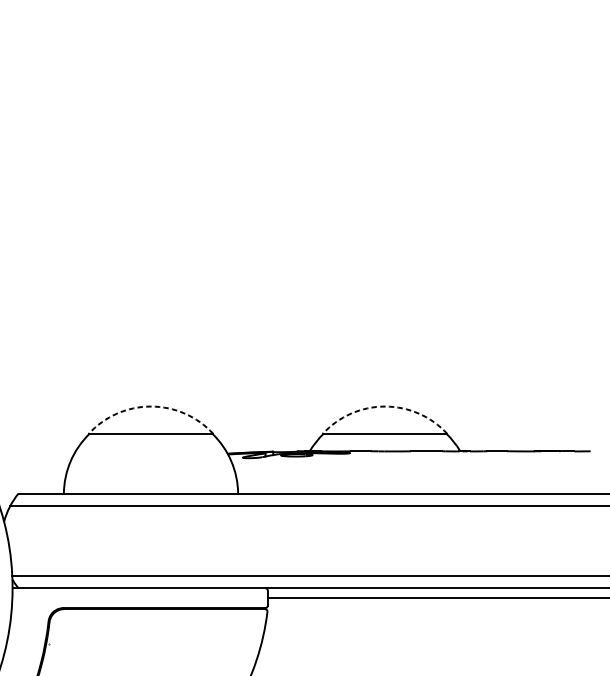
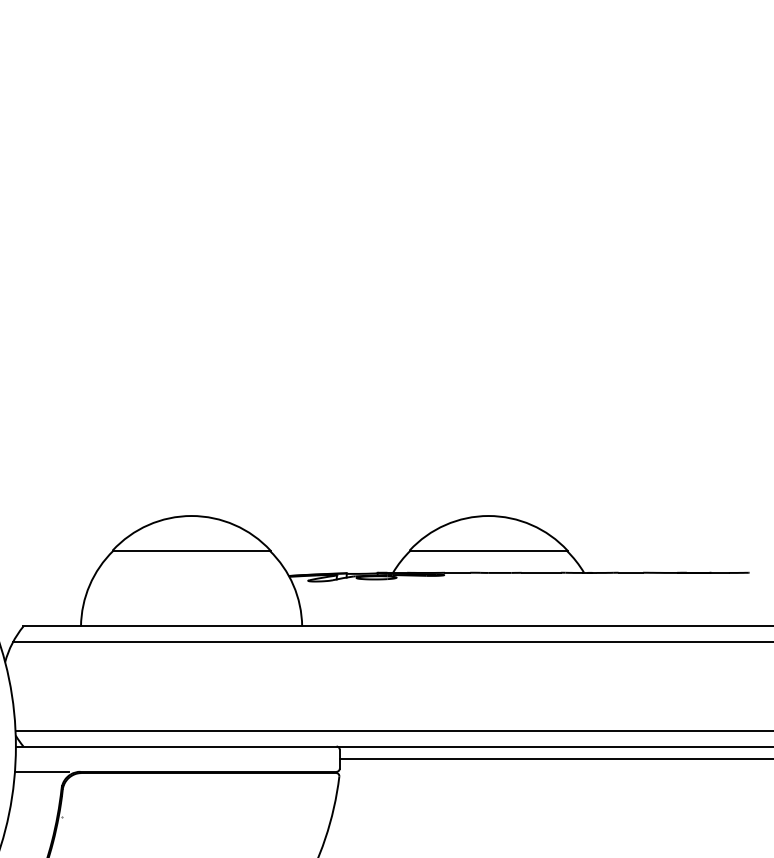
arc: (150, 406) -> (191, 516), dashed -> solid
arc: (384, 406) -> (488, 516), dashed -> solid
line: (32, 607) -> (41, 771), added

